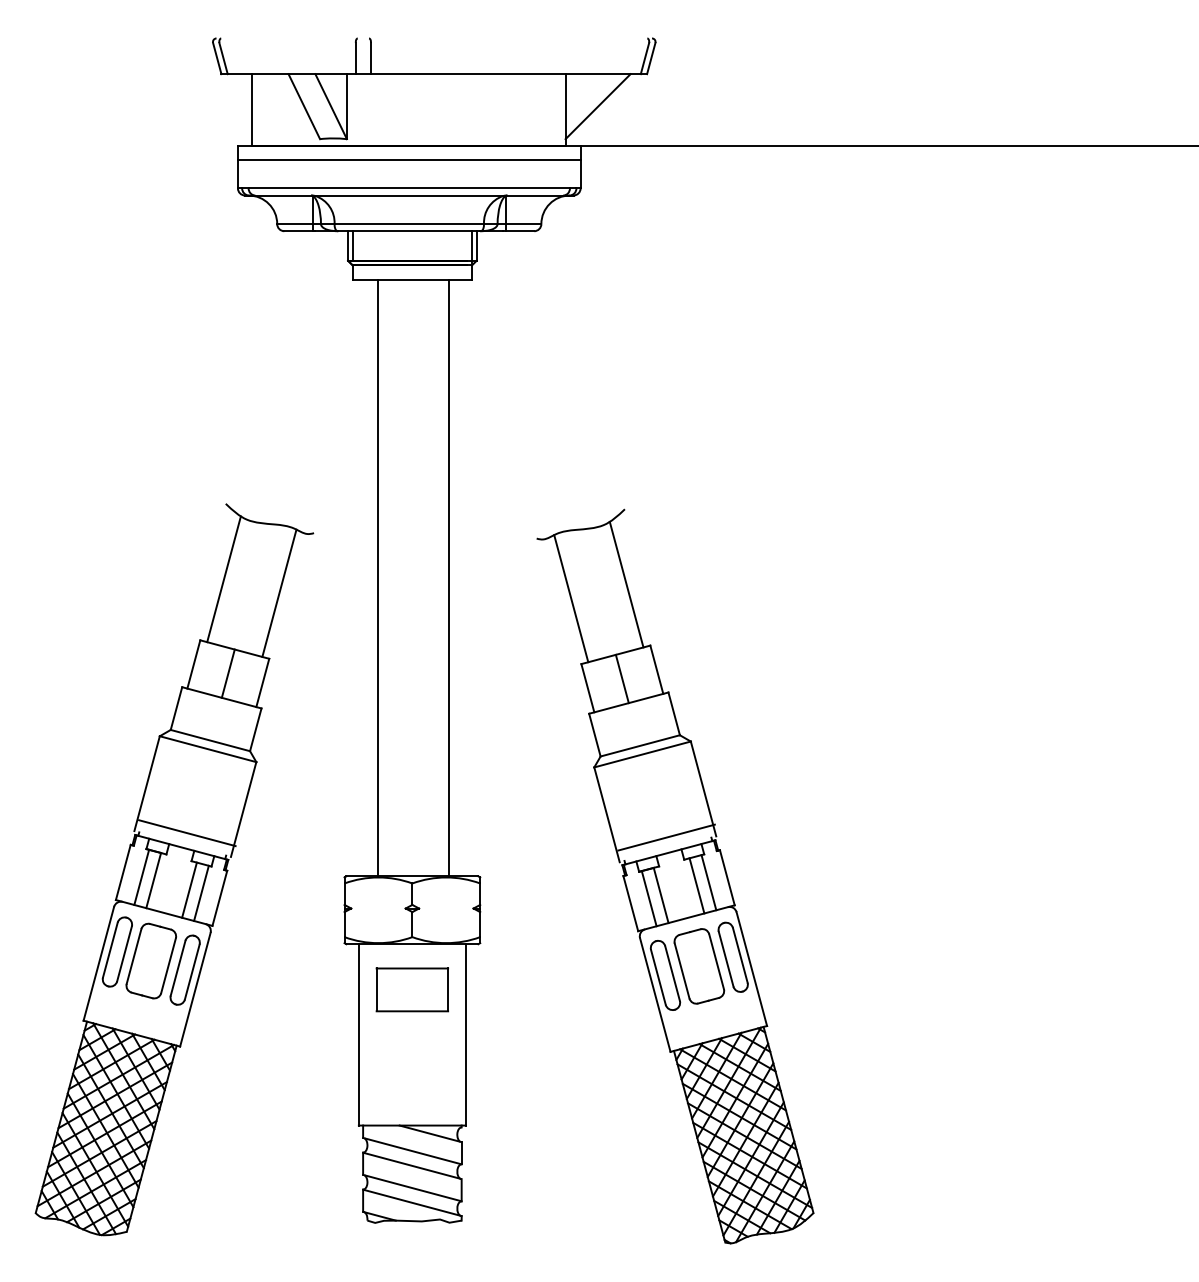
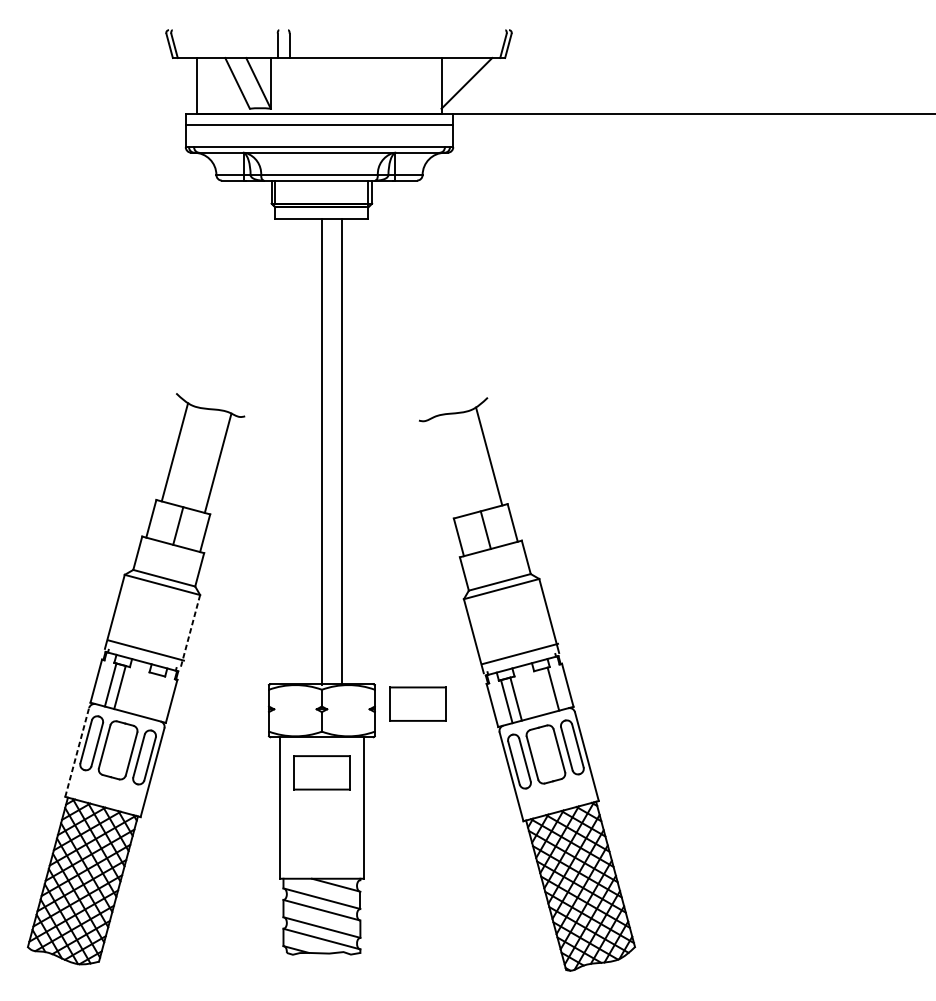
line: (377, 578) -> (341, 451), moved
line: (449, 578) -> (322, 451), moved
line: (571, 598) -> (446, 467), removed
line: (243, 810) -> (190, 632), solid -> dashed
line: (696, 885) -> (543, 691), removed
line: (189, 889) -> (147, 694), removed
line: (201, 892) -> (157, 696), removed
part: (534, 901) -> (417, 703), added
line: (98, 963) -> (76, 752), solid -> dashed

